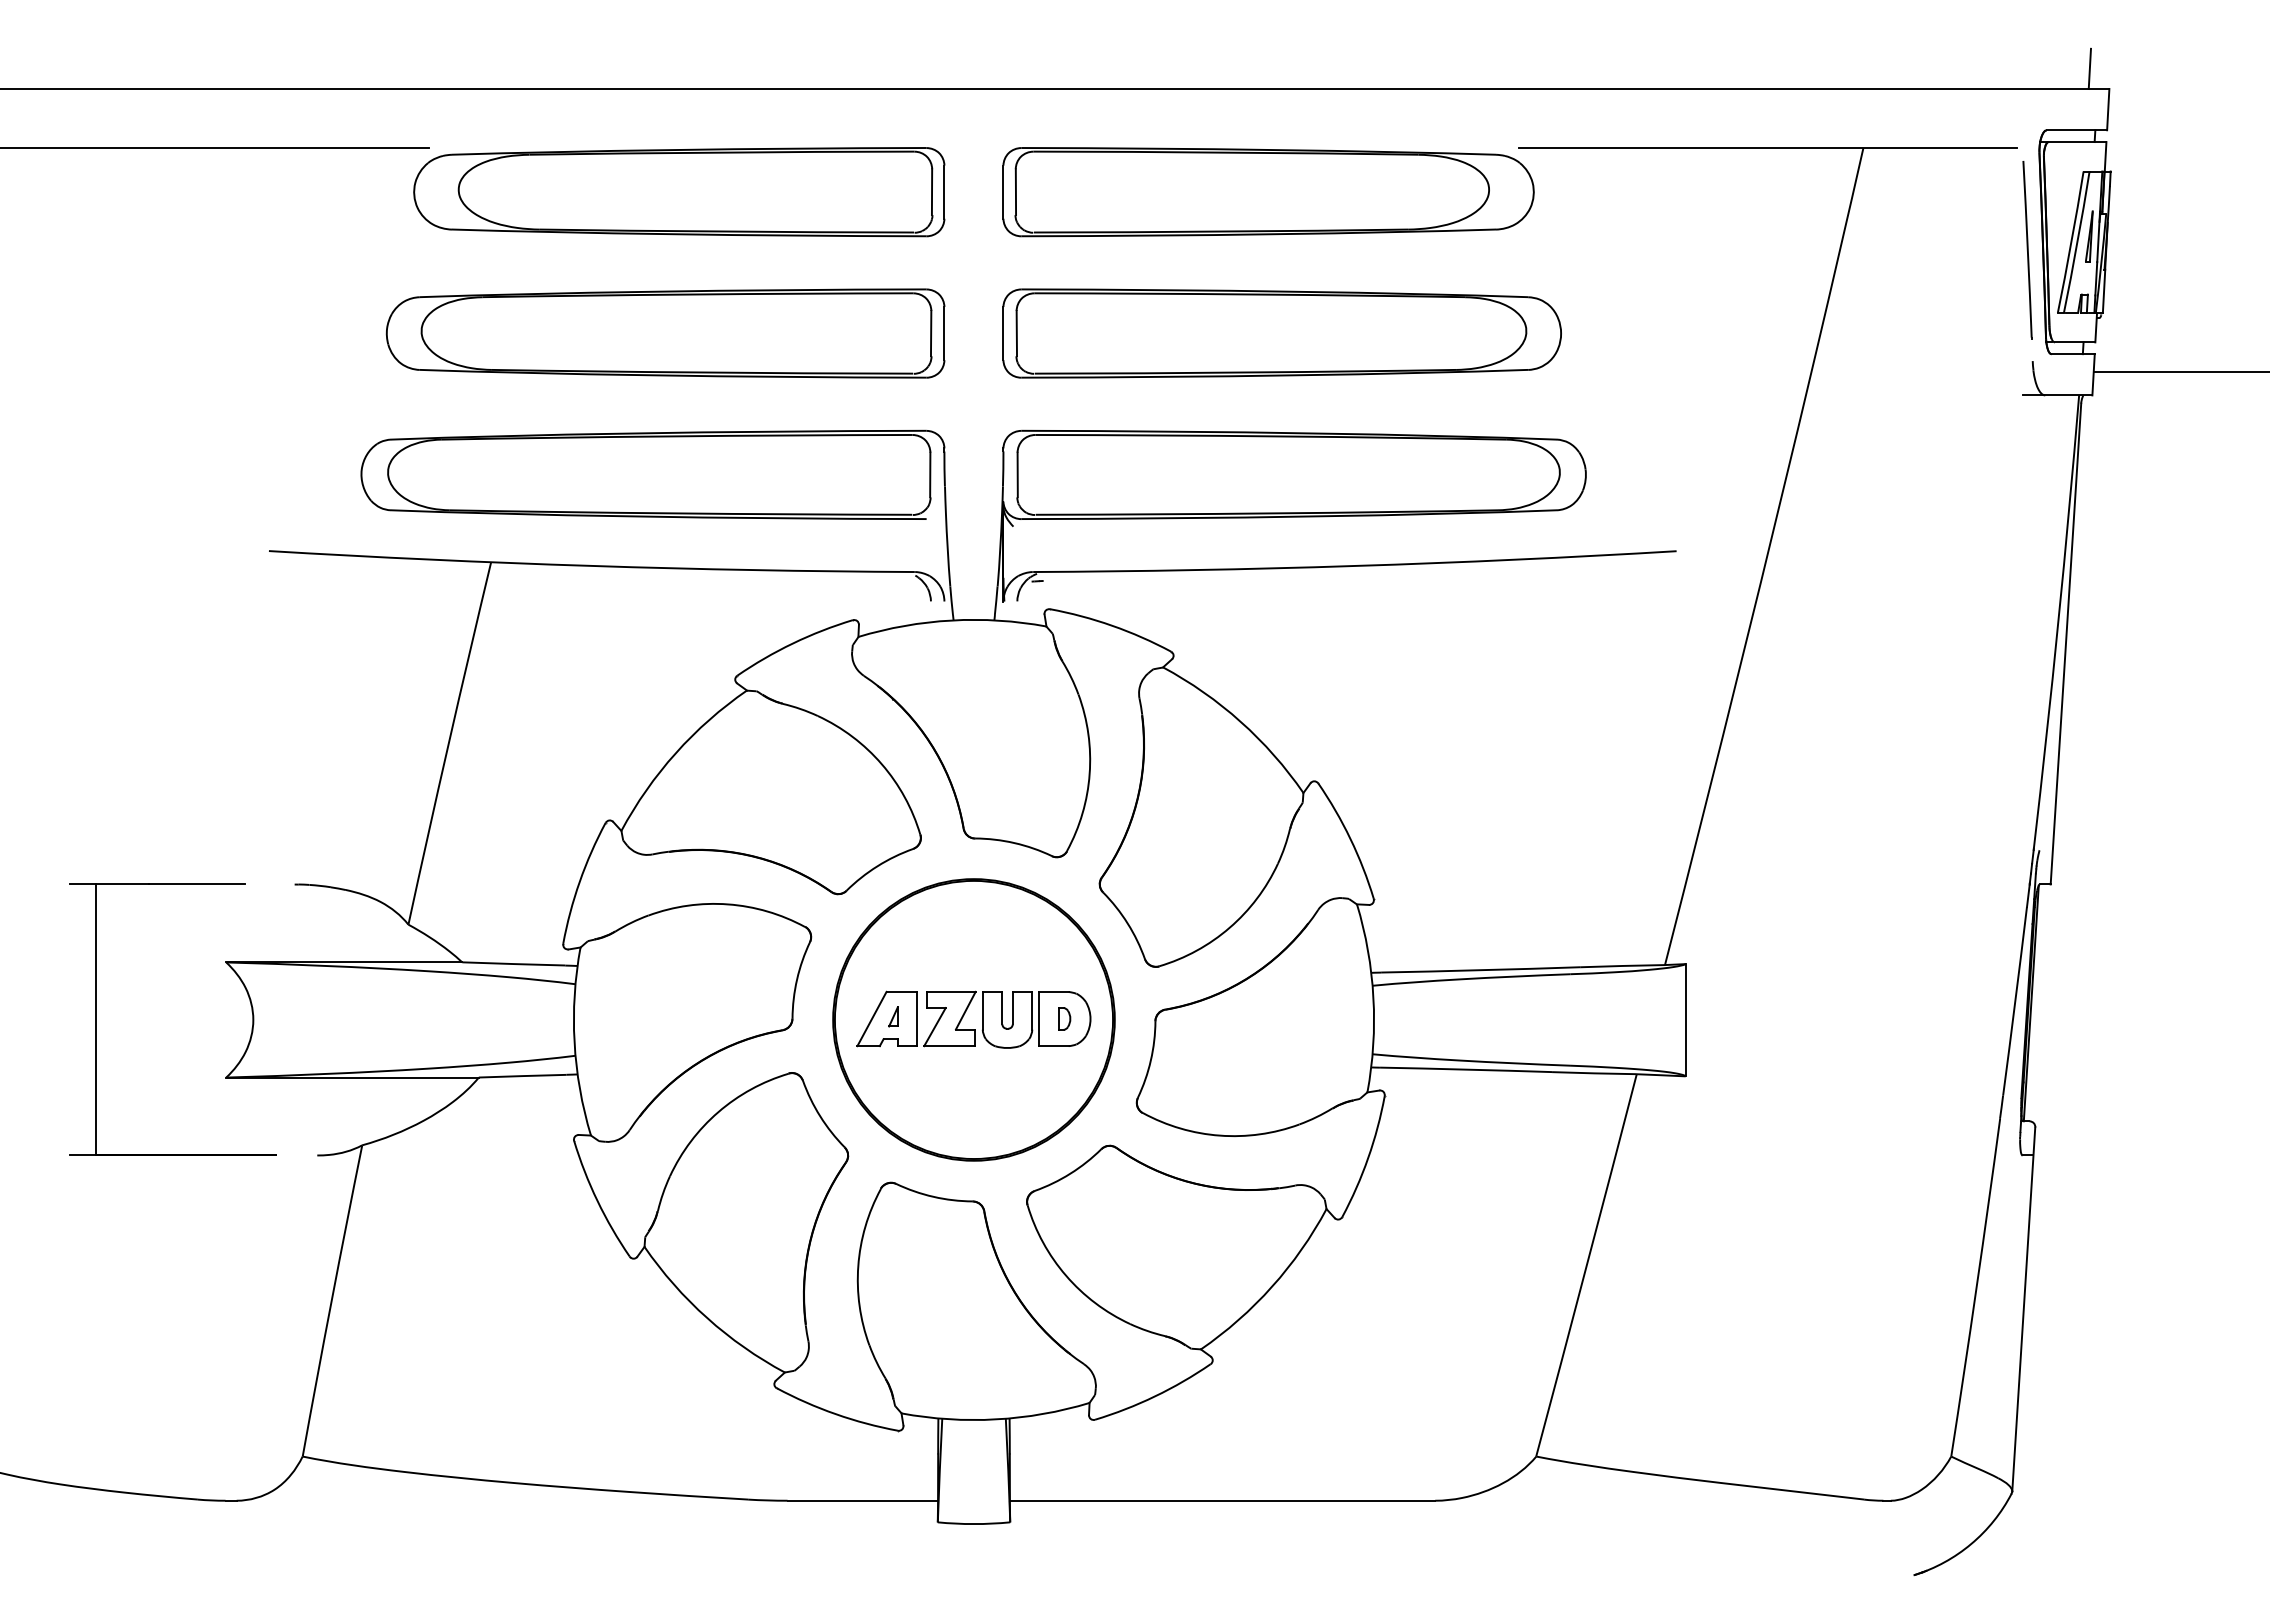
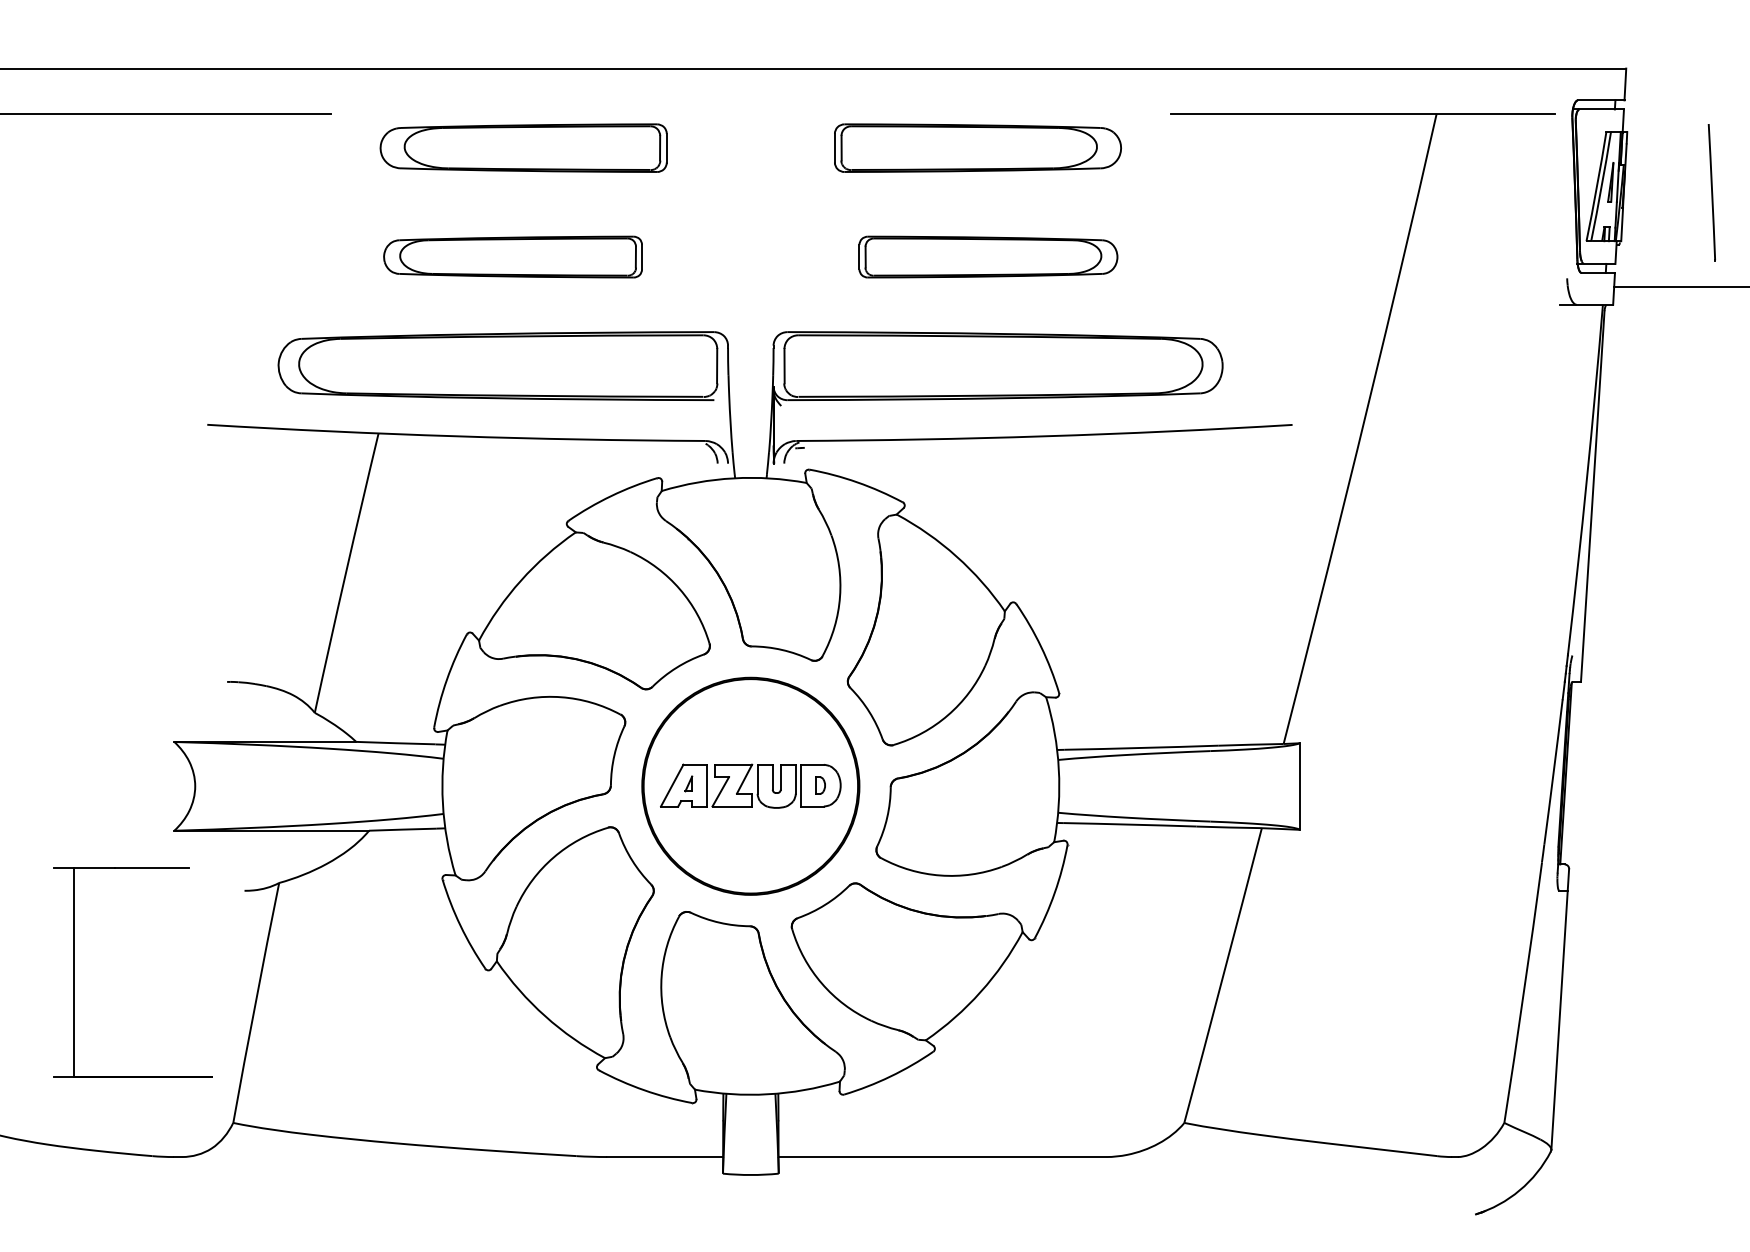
line: (2089, 68) -> (1610, 52), removed
part: (679, 192) -> (523, 148), size x0.7
part: (1268, 192) -> (977, 148), size x0.7
line: (2027, 250) -> (1711, 193), moved
part: (665, 333) -> (513, 257), size x0.6
part: (1281, 333) -> (987, 257), size x0.6
part: (96, 1019) -> (74, 971), moved

